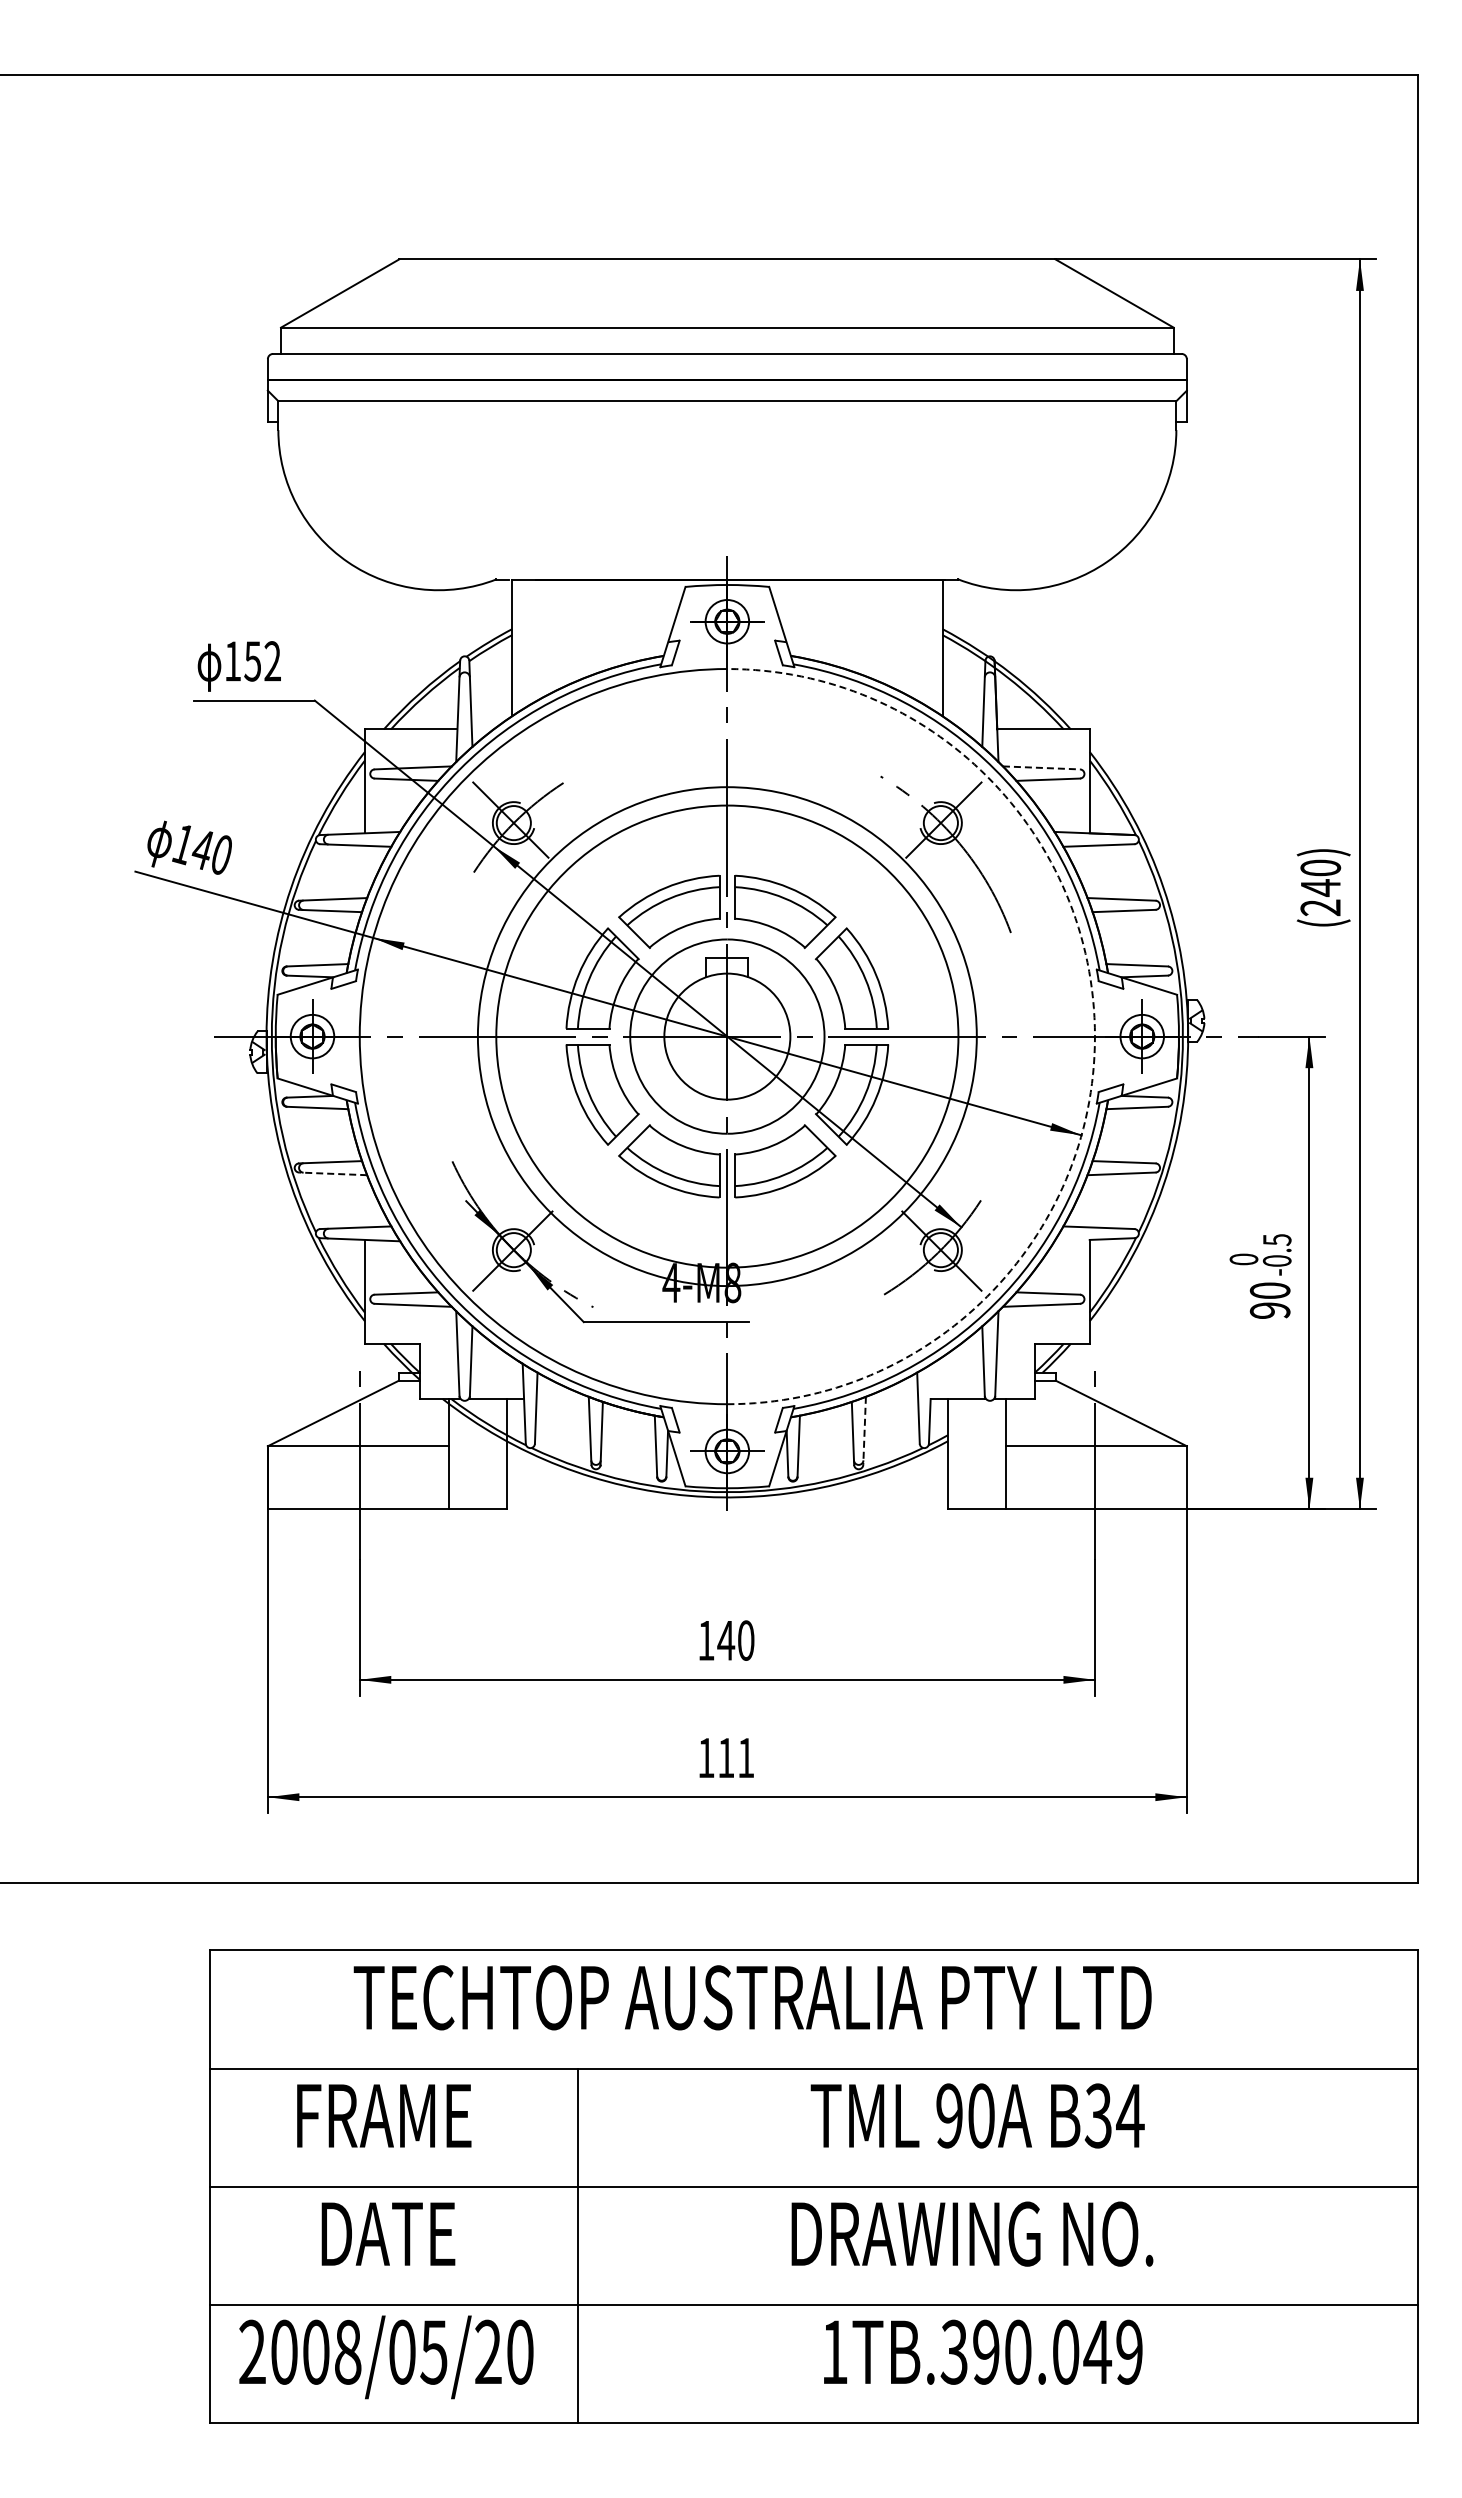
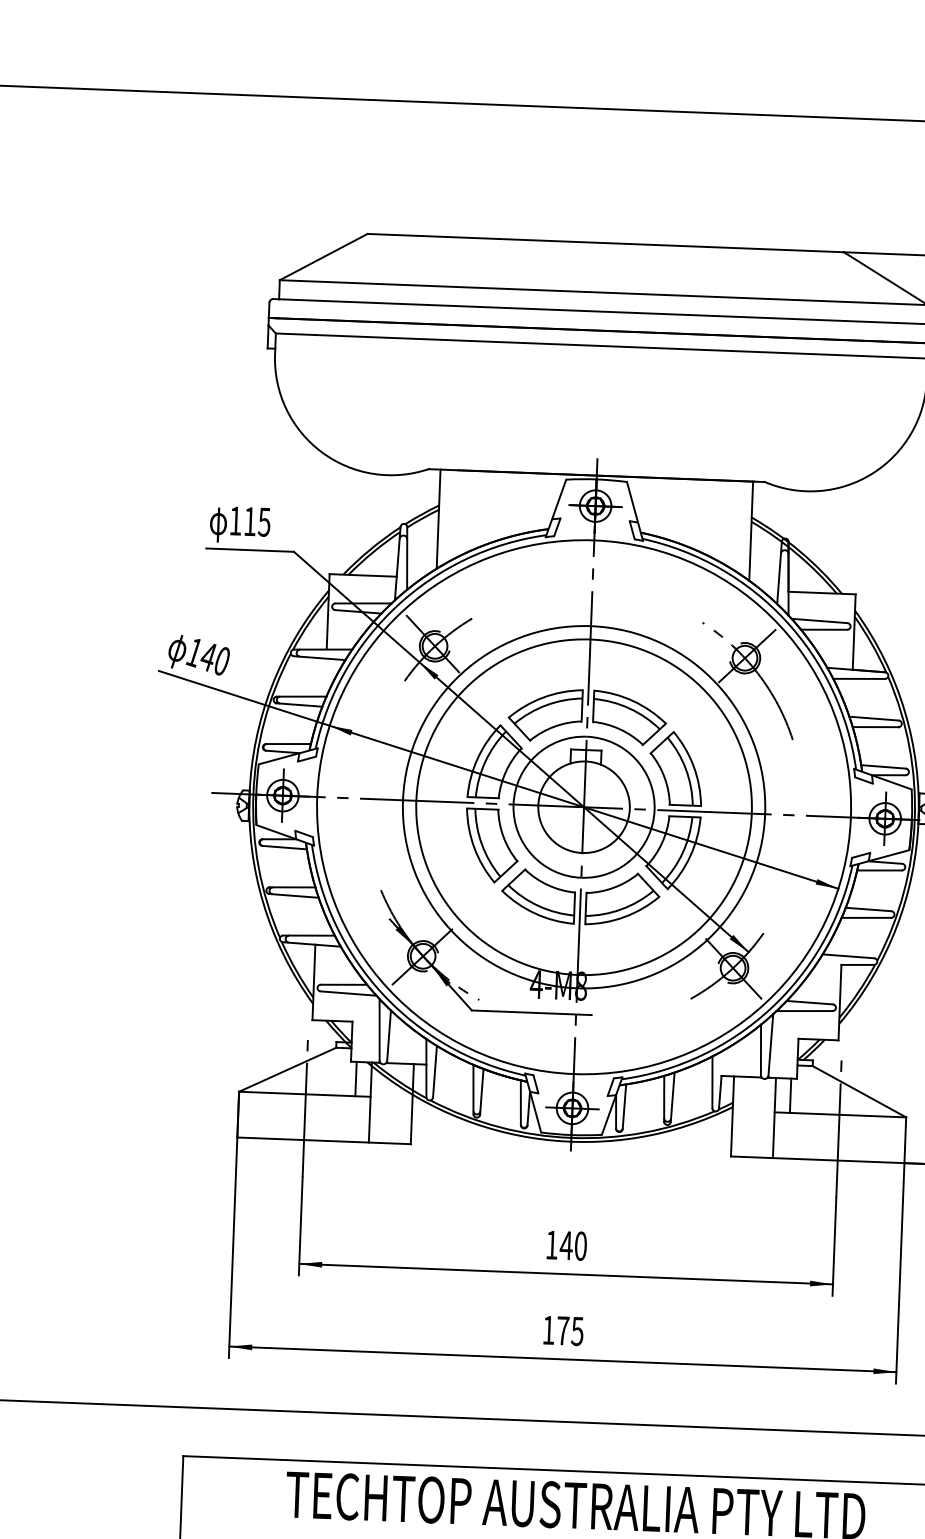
text: (262, 661) -> (257, 522), 152 -> 115
line: (1041, 767) -> (819, 620), dashed -> solid
arc: (1094, 1036) -> (850, 817), dashed -> solid
line: (332, 1173) -> (293, 895), dashed -> solid
line: (428, 1422) -> (356, 1079), added
line: (1026, 1422) -> (790, 1095), added
line: (864, 1431) -> (672, 1097), dashed -> solid
text: (736, 1758) -> (570, 1331), 111 -> 175

